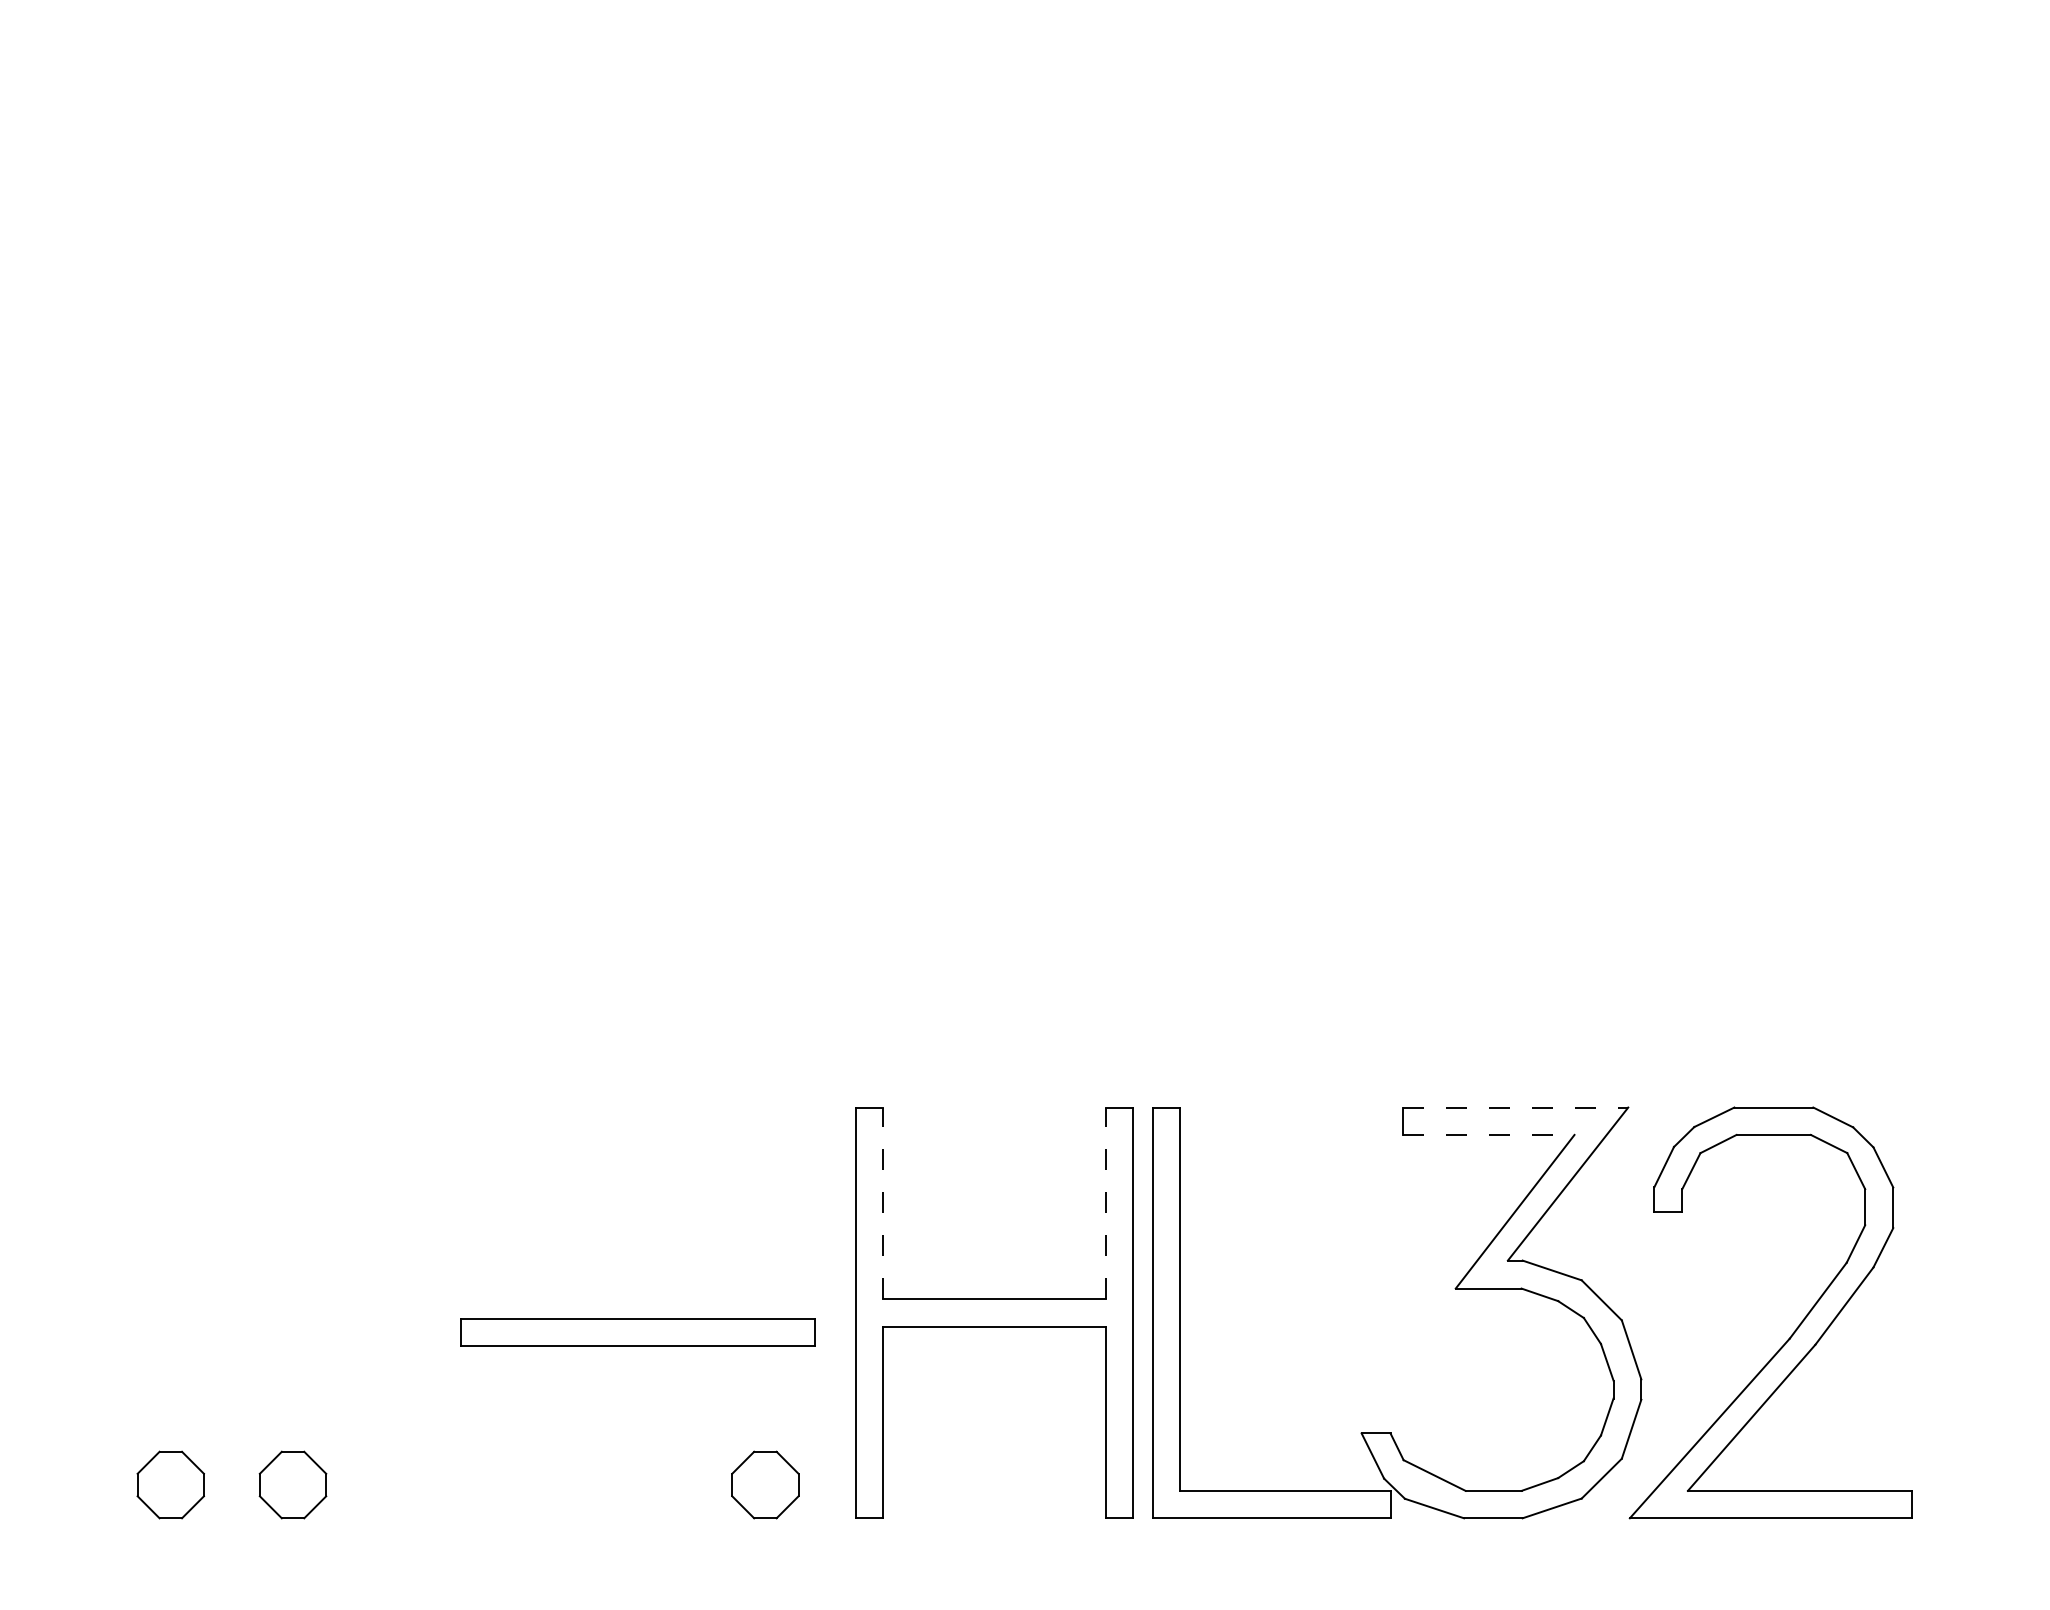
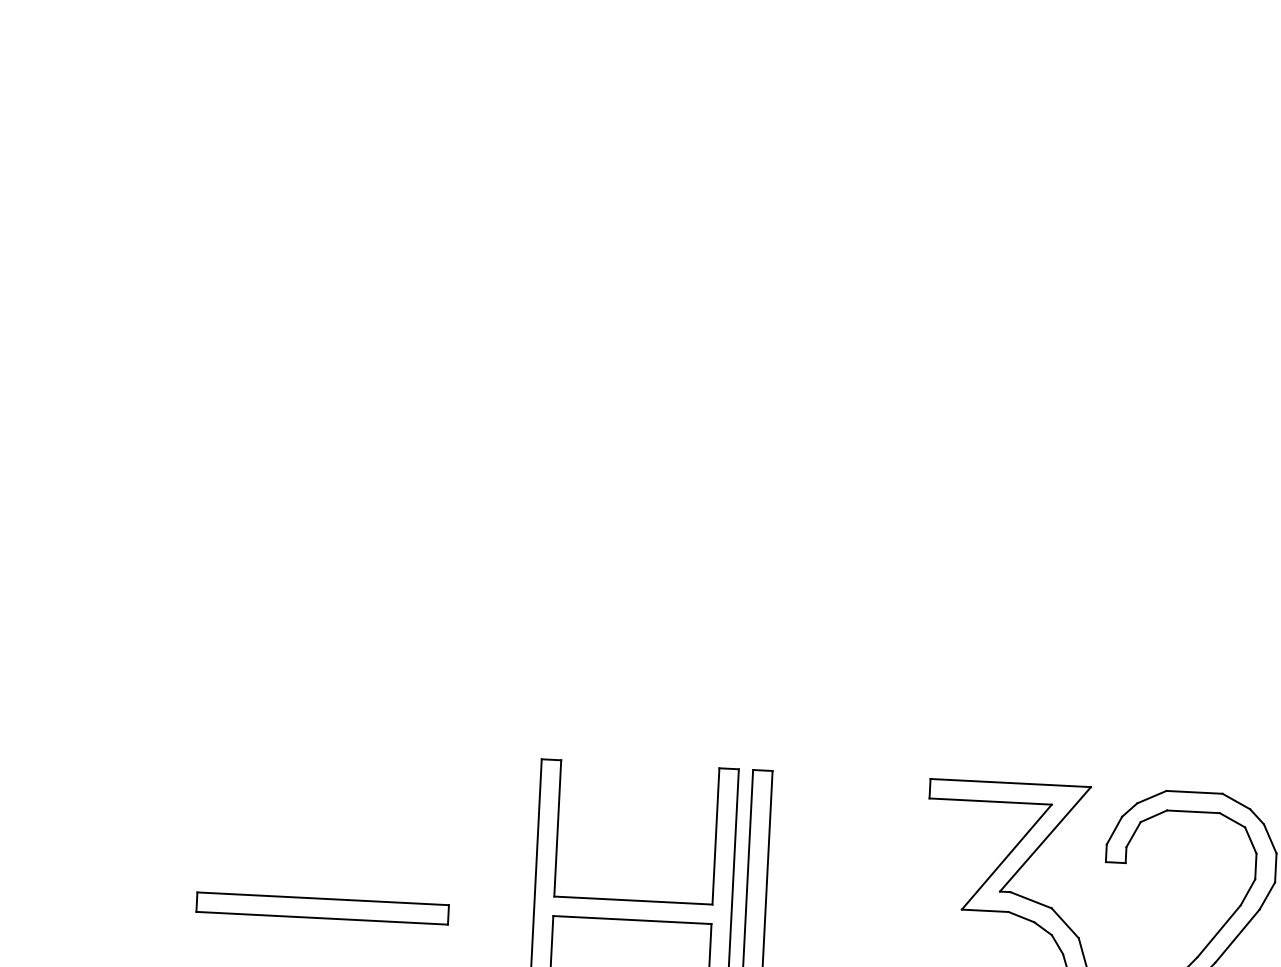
line: (1515, 1107) -> (1010, 783), dashed -> solid
line: (1488, 1134) -> (990, 801), dashed -> solid
line: (883, 1203) -> (558, 828), dashed -> solid
line: (1105, 1203) -> (715, 836), dashed -> solid
part: (637, 1332) -> (322, 908), moved

